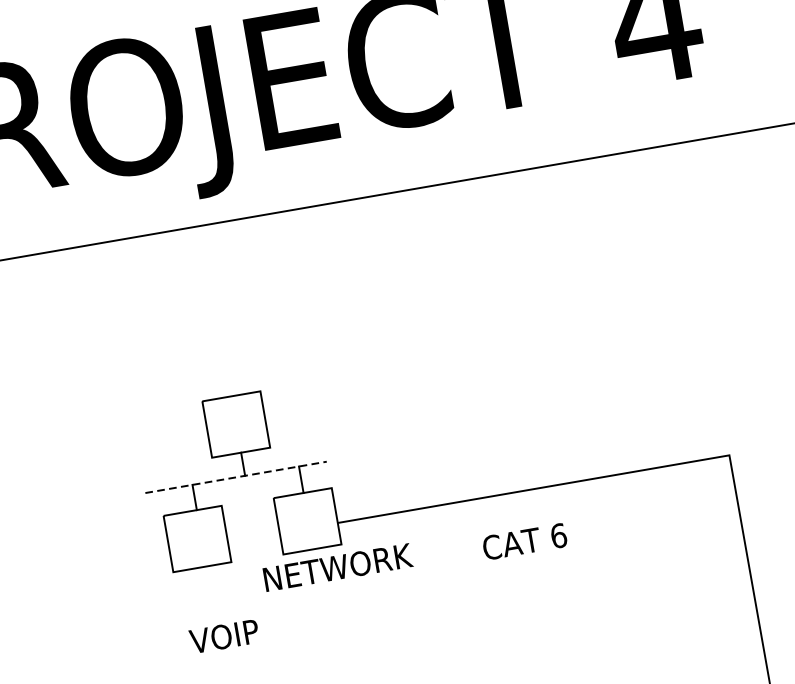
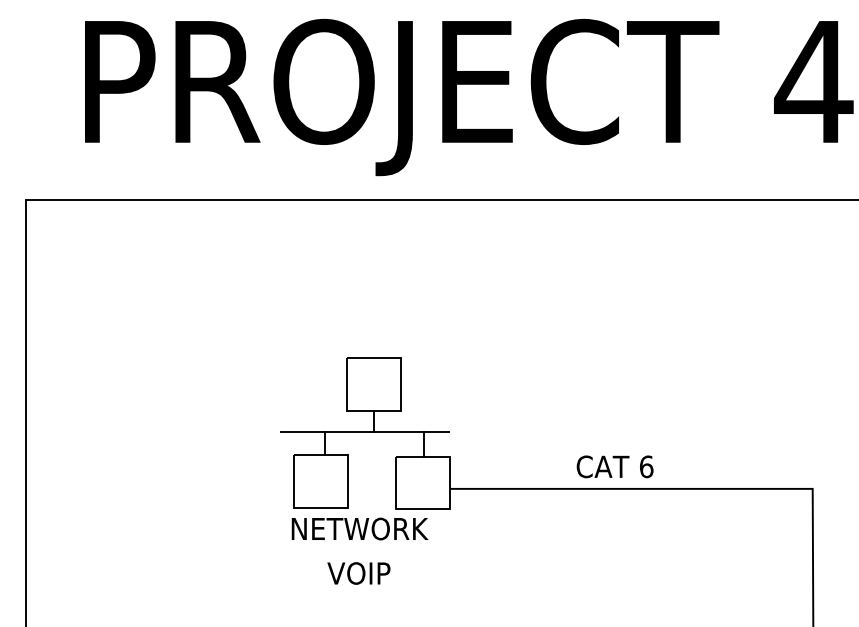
line: (236, 477) -> (365, 432), dashed -> solid
text: (524, 541) -> (614, 466), moved
text: (337, 567) -> (359, 528), moved
text: (223, 636) -> (358, 573), moved

